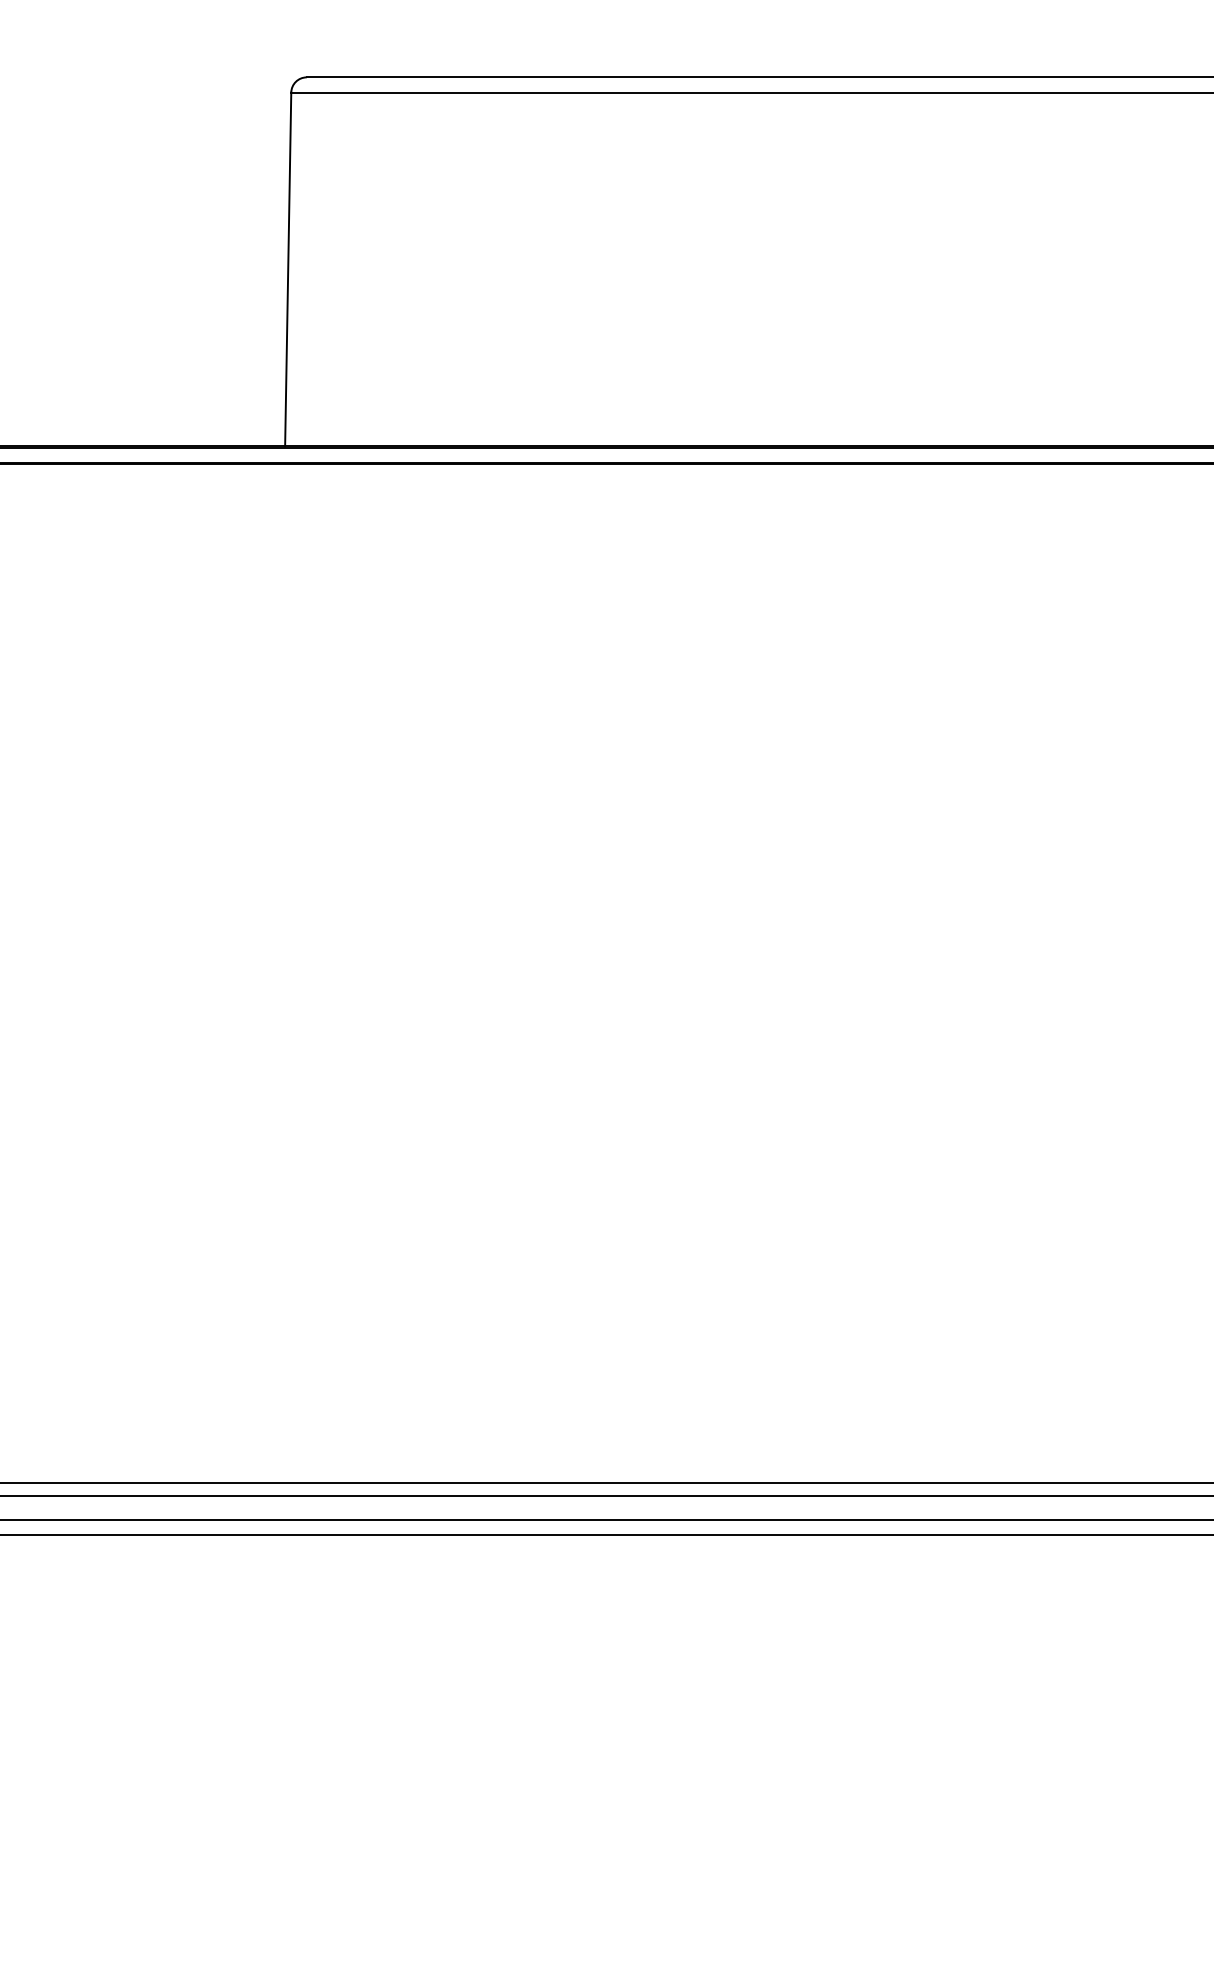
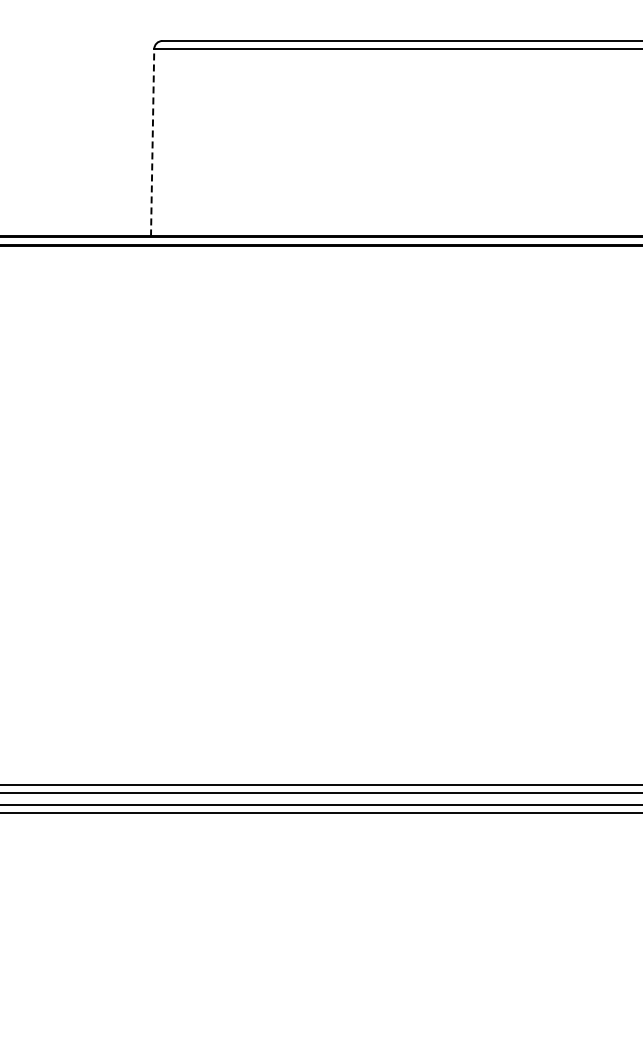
line: (287, 268) -> (152, 142), solid -> dashed

